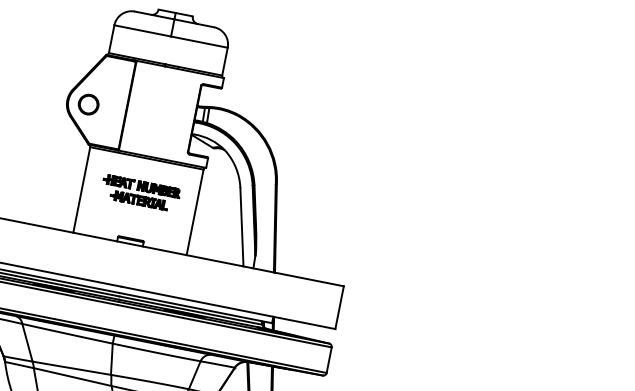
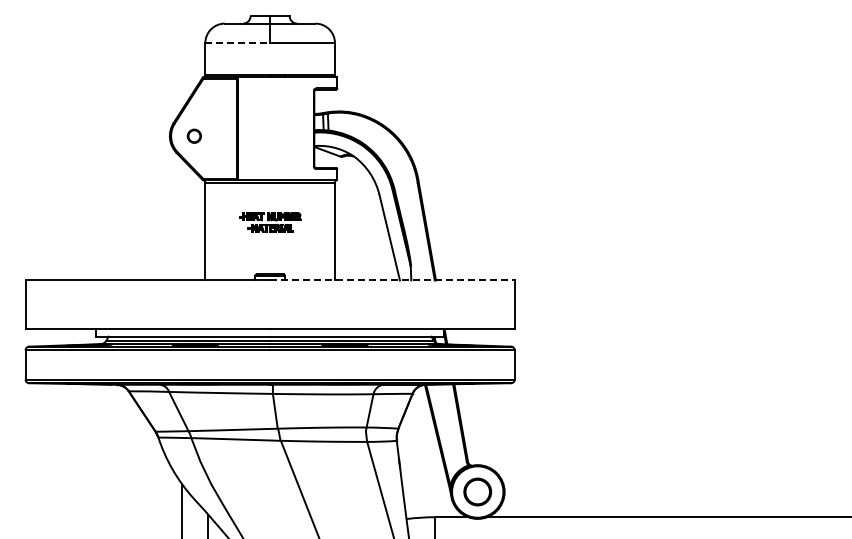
line: (143, 31) -> (238, 43), solid -> dashed
part: (88, 105) -> (194, 136), size x0.6
part: (140, 193) -> (270, 222), size x0.7
line: (236, 265) -> (392, 280), solid -> dashed

